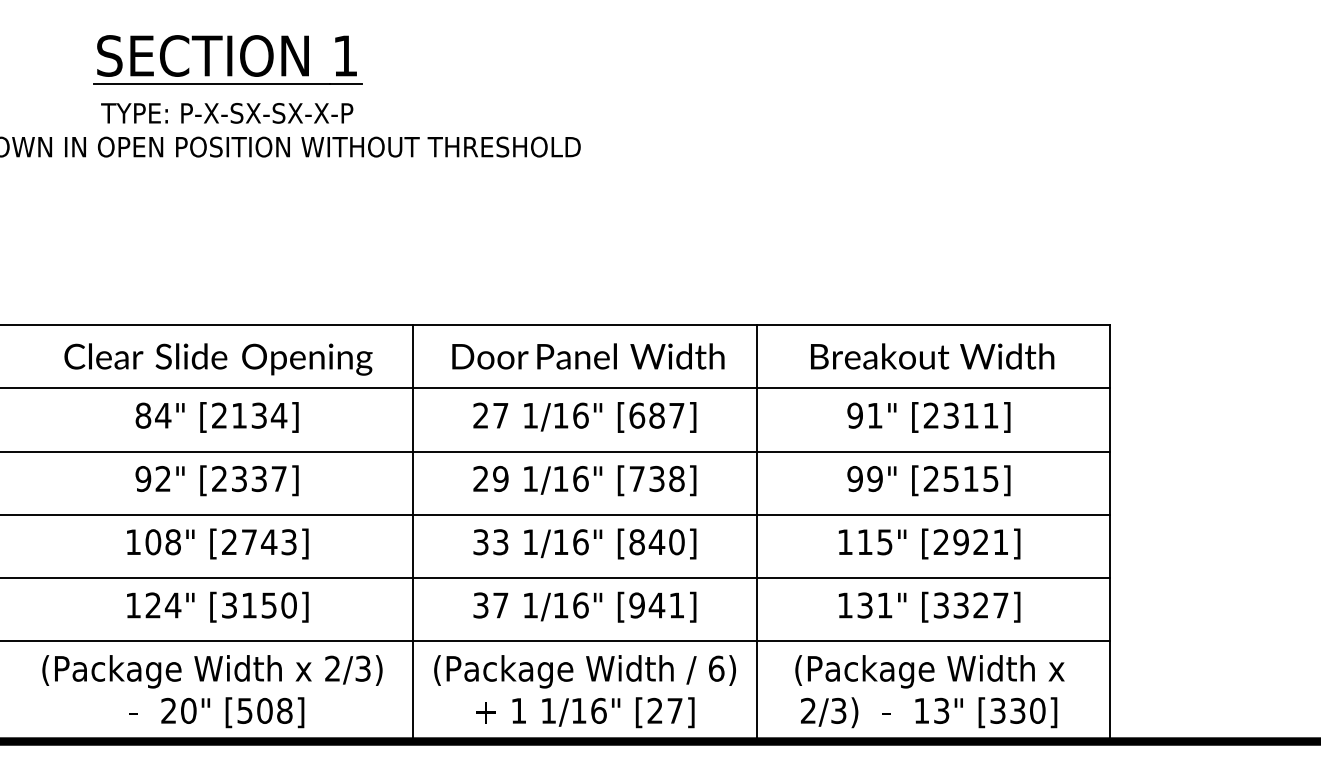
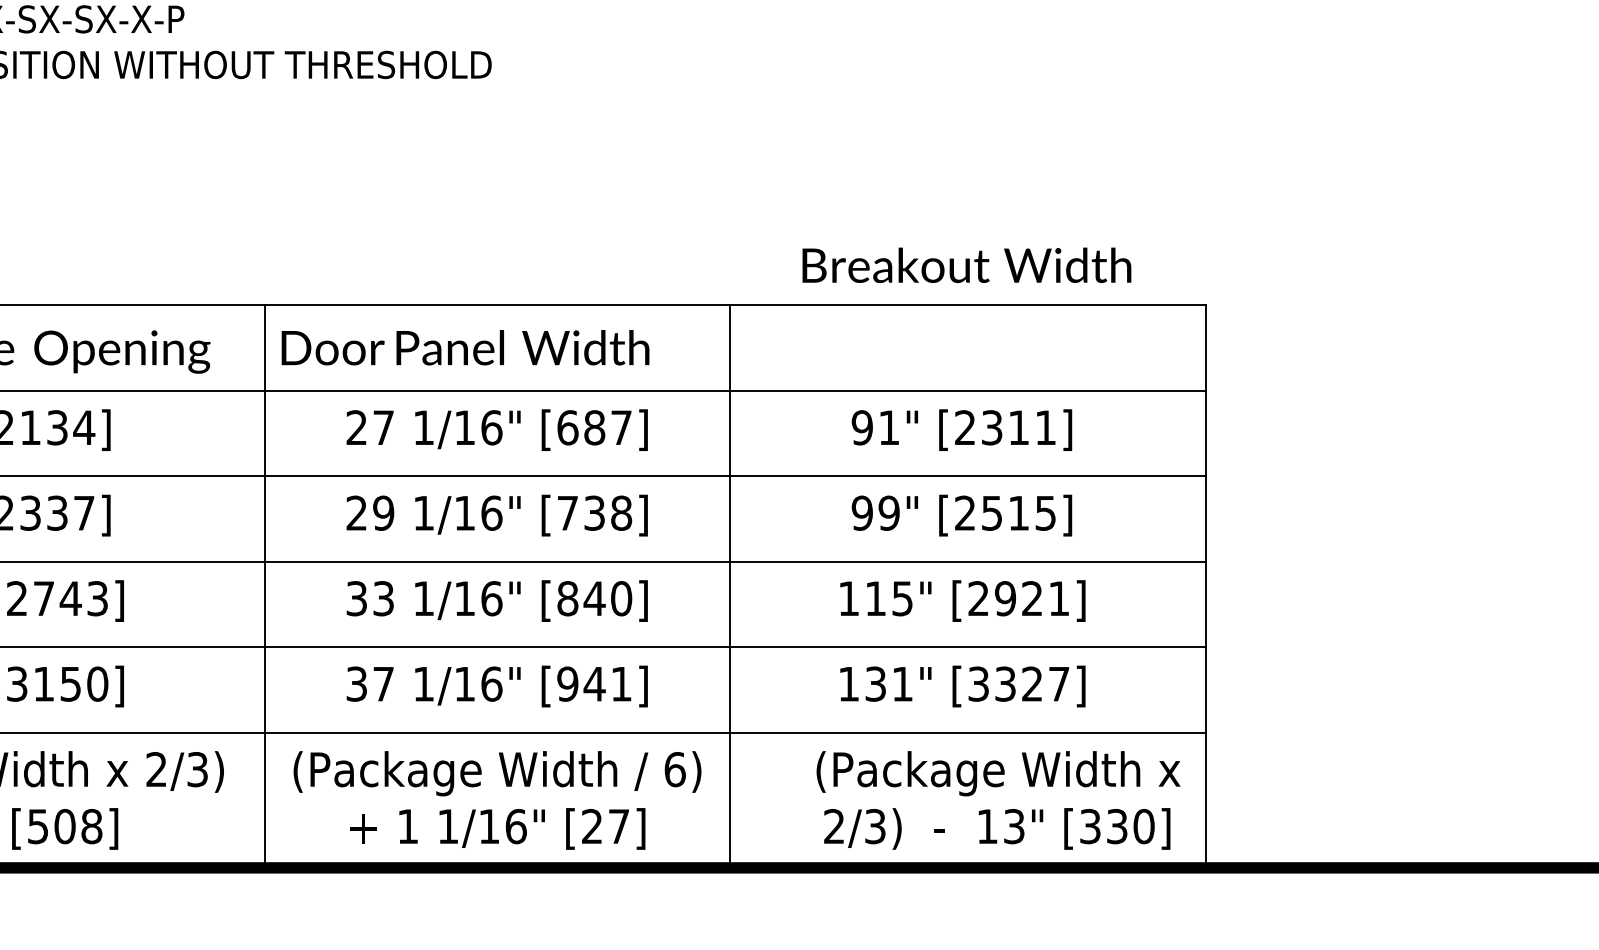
text: (588, 356) -> (465, 347), moved
text: (932, 356) -> (966, 265), moved
text: (929, 691) -> (997, 800), moved

